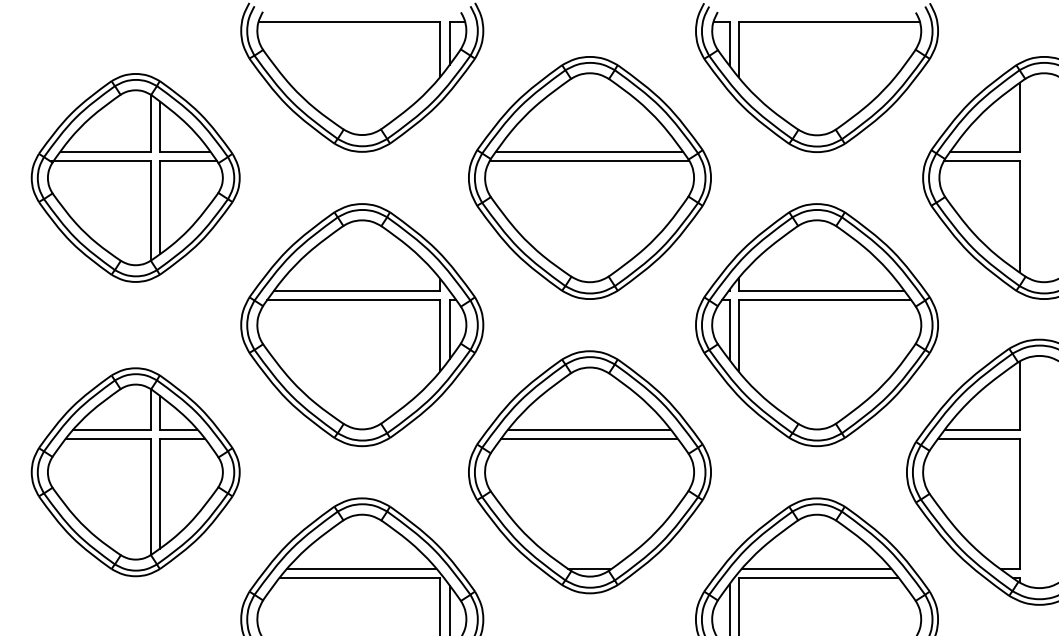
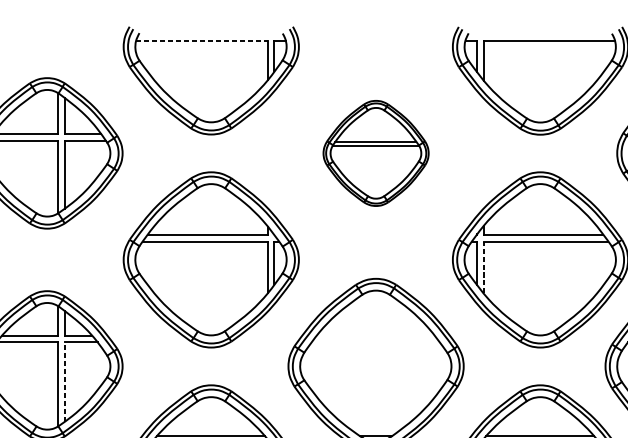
line: (349, 22) -> (202, 40), solid -> dashed
part: (589, 177) -> (375, 153), size x0.6
line: (739, 335) -> (484, 267), solid -> dashed
line: (589, 429) -> (375, 335), removed
line: (589, 439) -> (375, 342), removed
line: (159, 493) -> (64, 381), solid -> dashed

